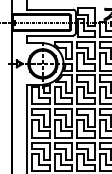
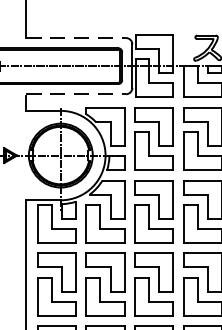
line: (50, 9) -> (77, 37), solid -> dashed
line: (50, 35) -> (77, 94), solid -> dashed

